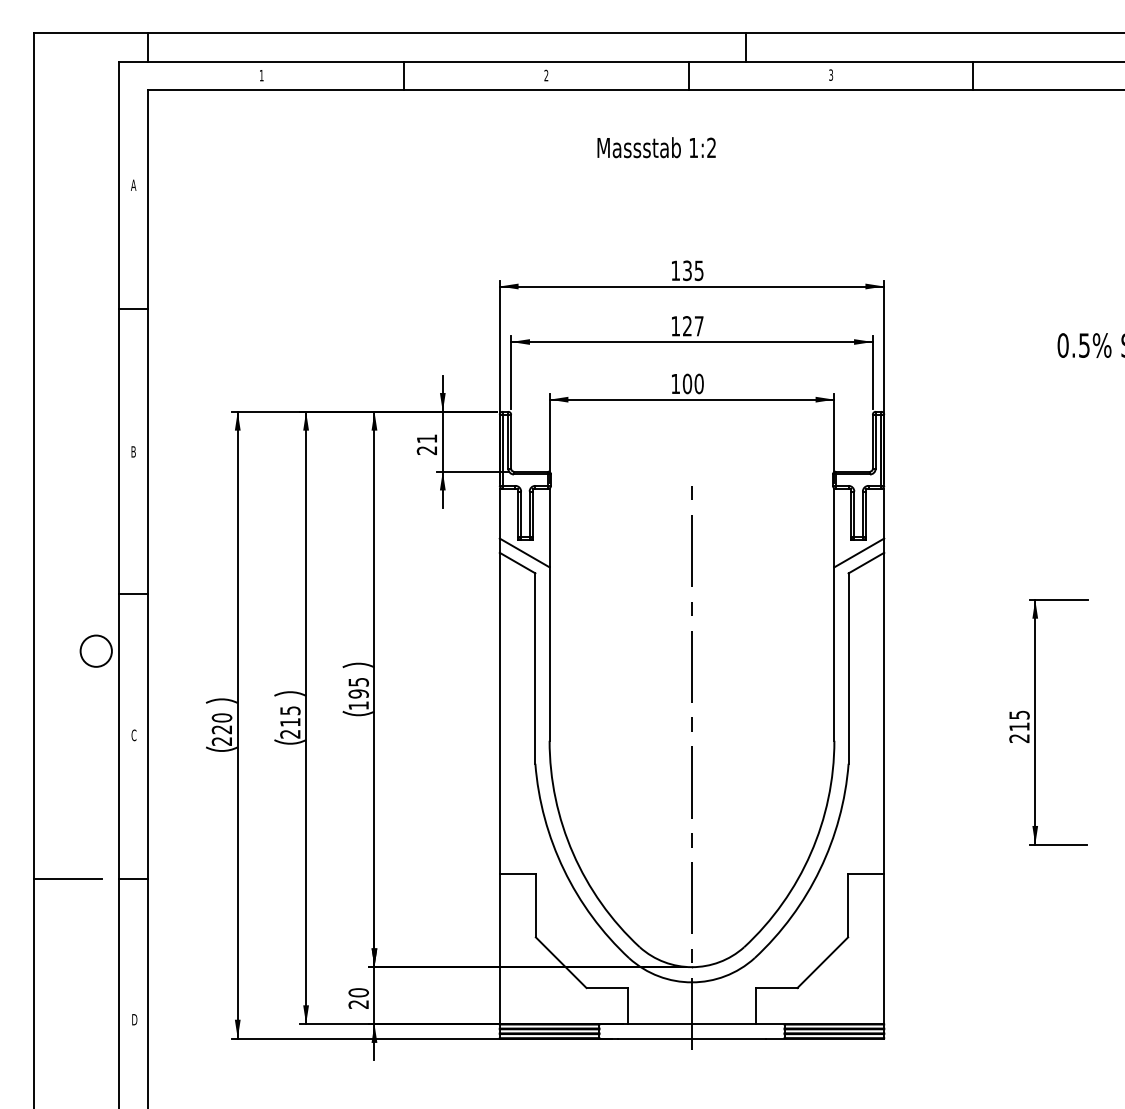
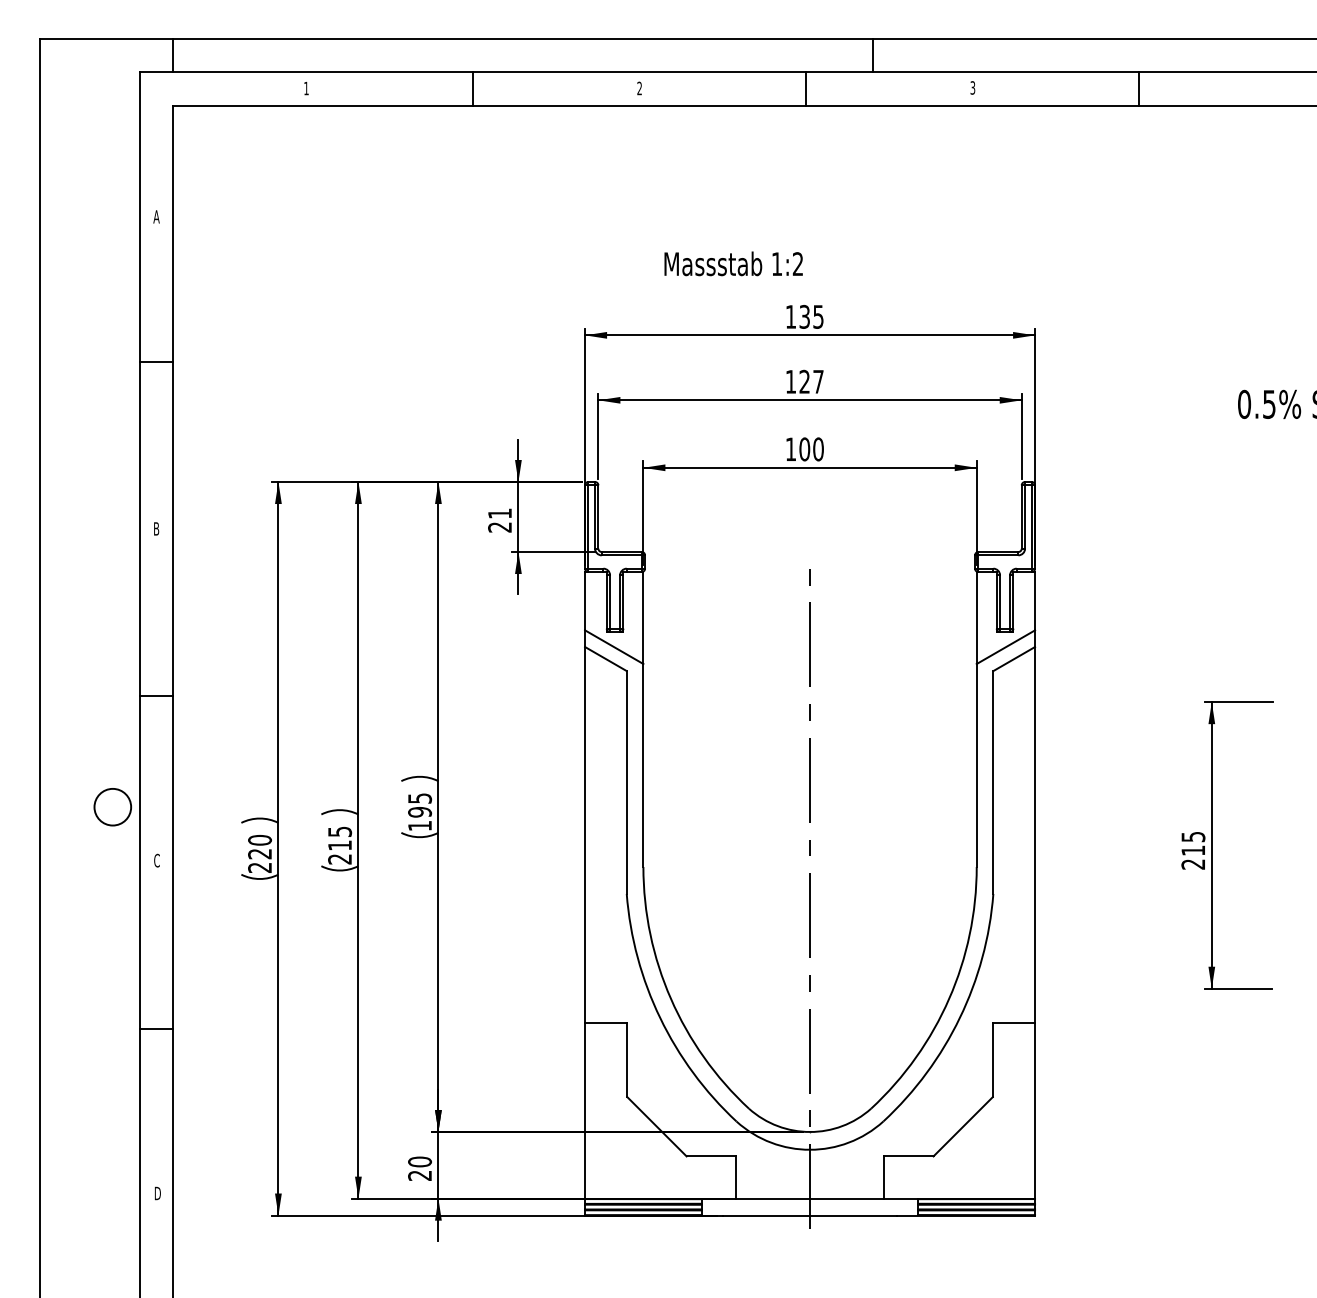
text: (656, 147) -> (733, 263), moved
circle: (95, 651) -> (112, 807), moved
line: (67, 878) -> (79, 1028), removed

